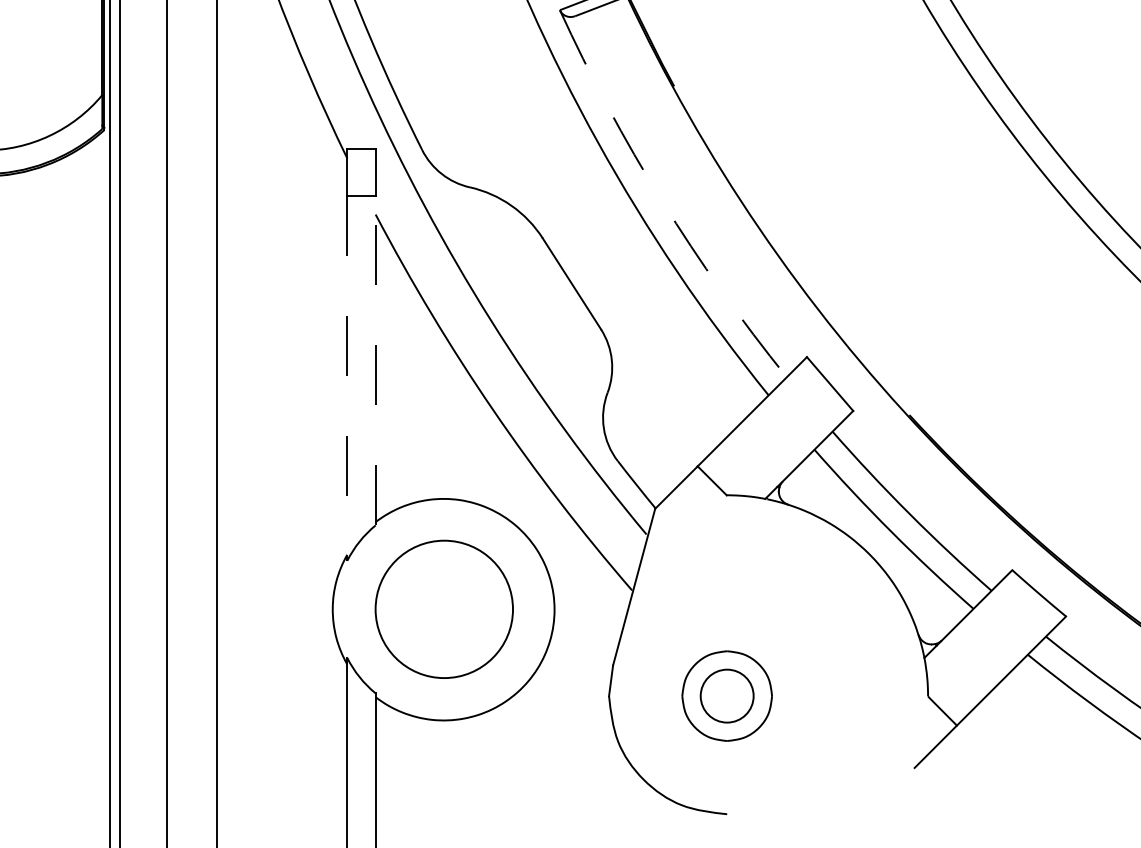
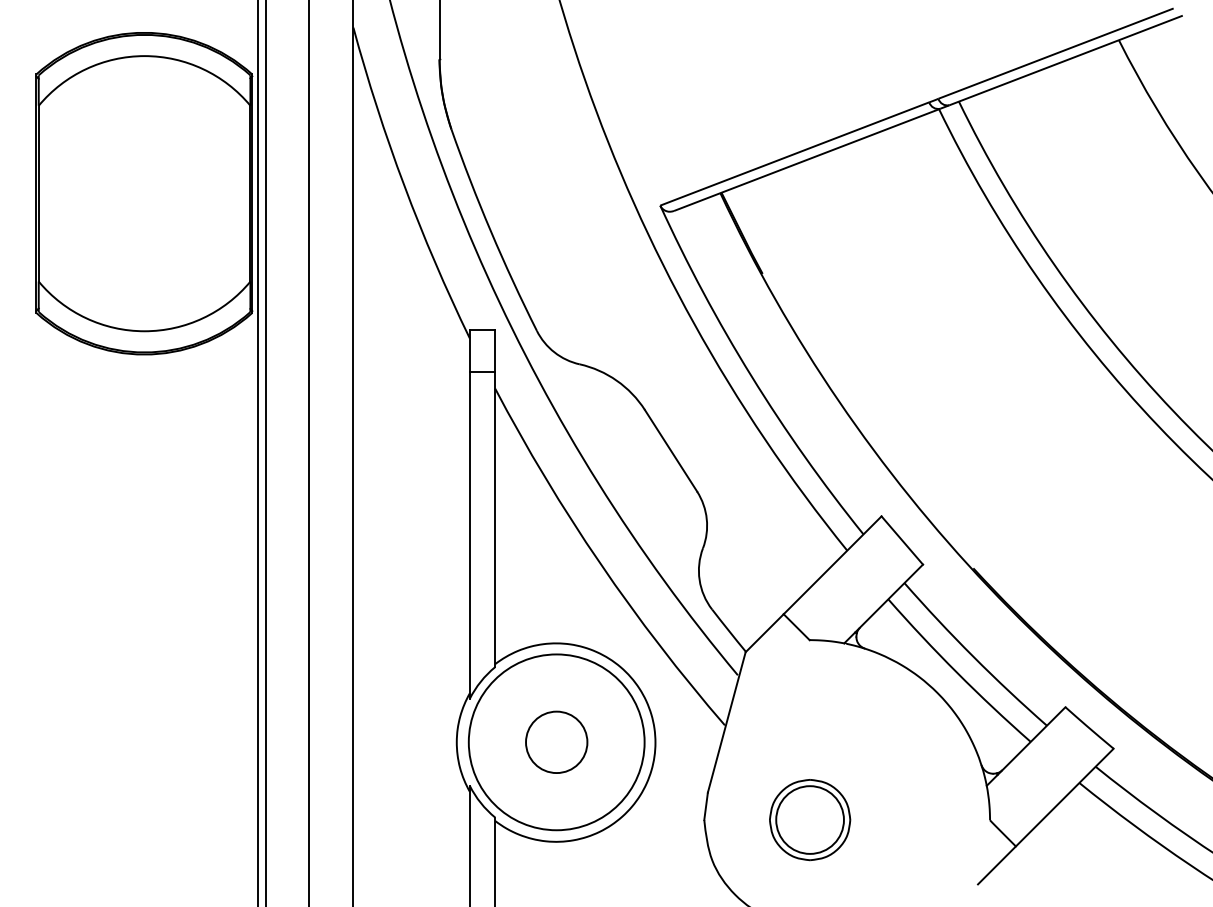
arc: (661, 200) -> (751, 376), dashed -> solid
line: (375, 360) -> (495, 519), dashed -> solid
line: (346, 378) -> (469, 535), dashed -> solid
circle: (444, 608) -> (556, 741), added
circle: (444, 609) -> (556, 742), size x1.43
circle: (726, 695) -> (809, 819), size x1.43

